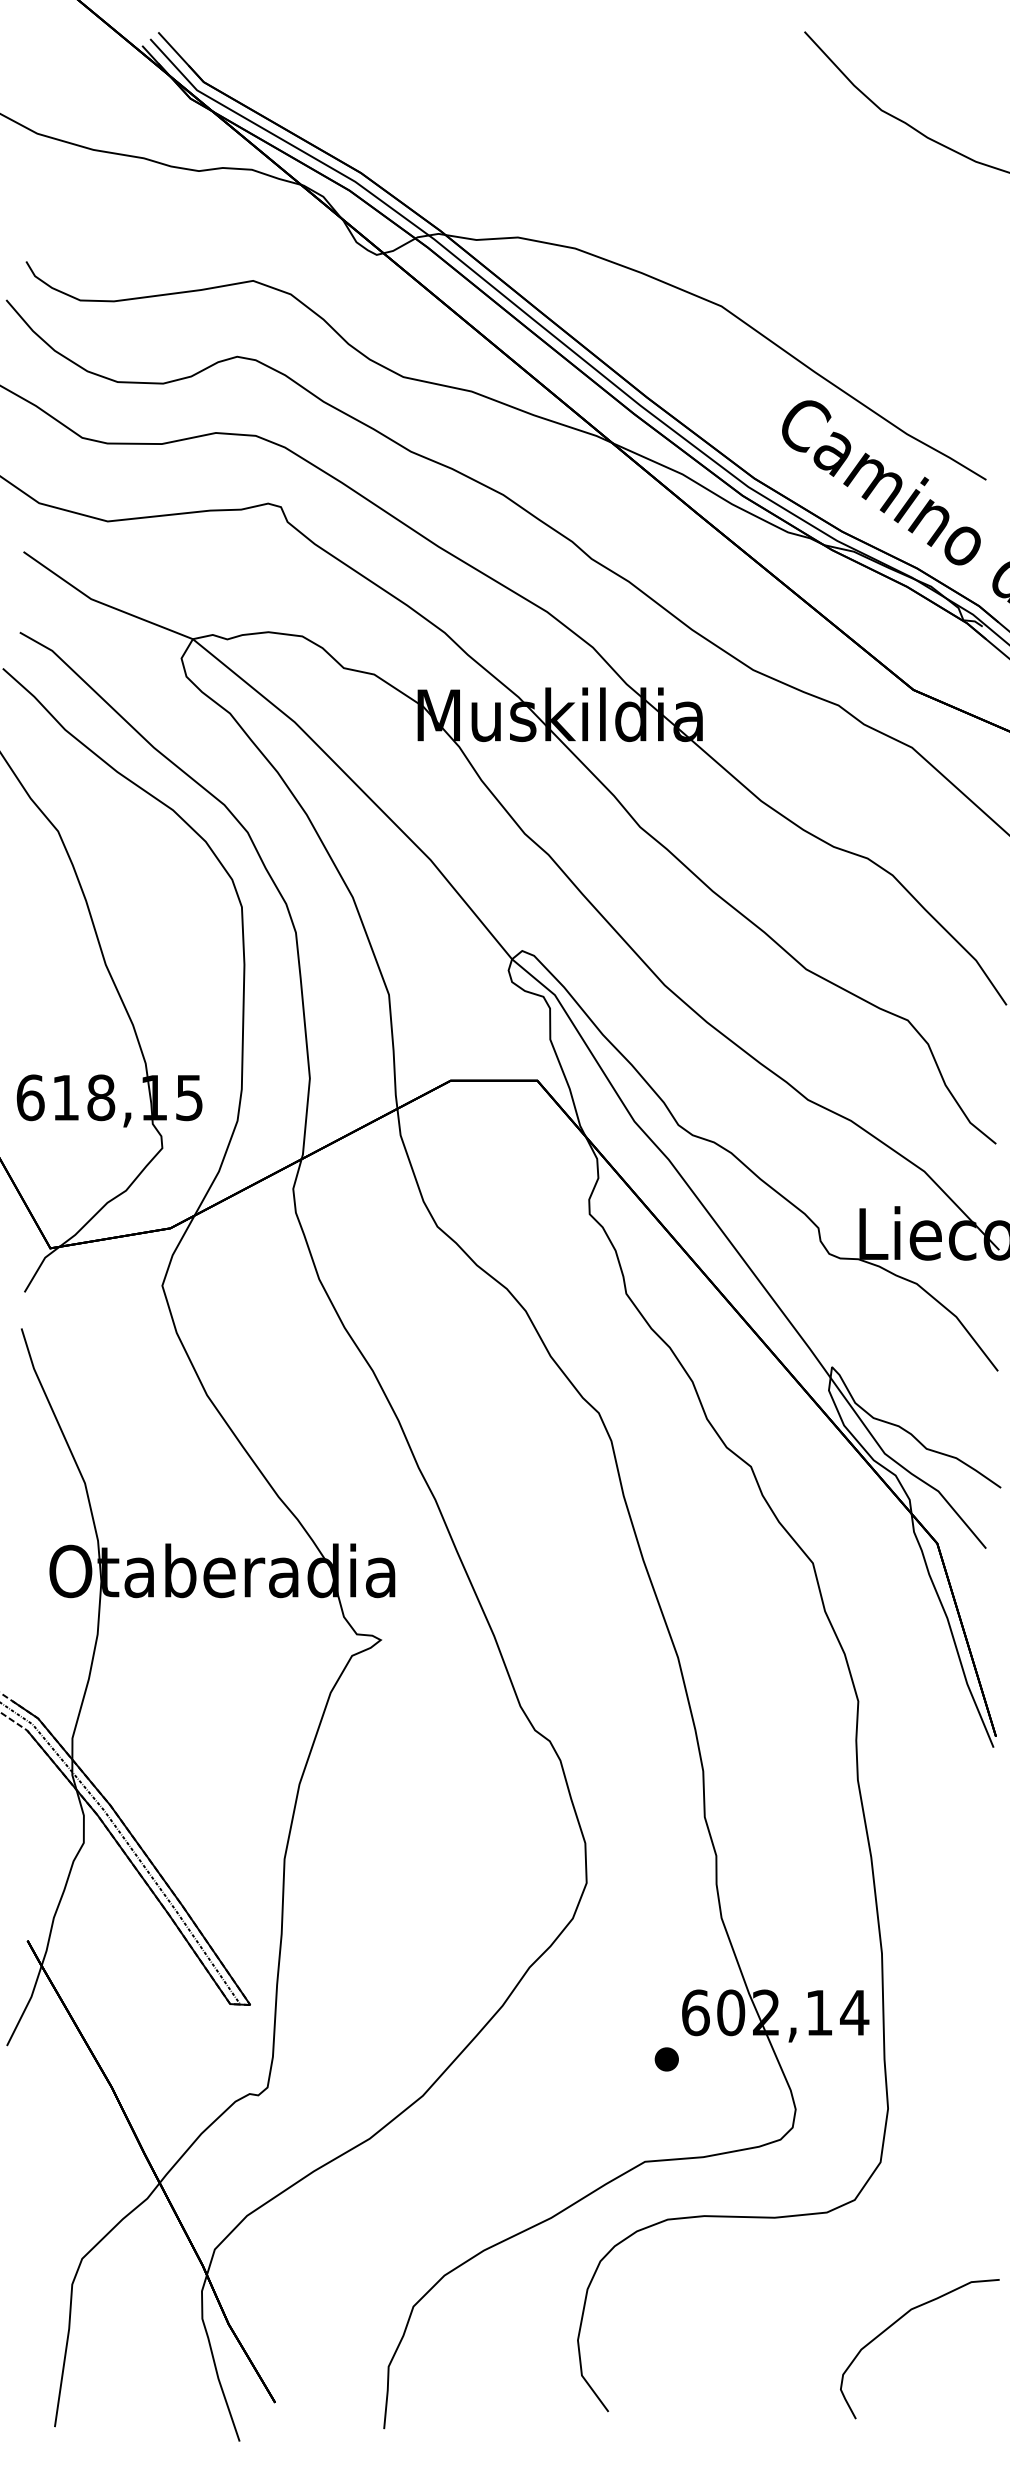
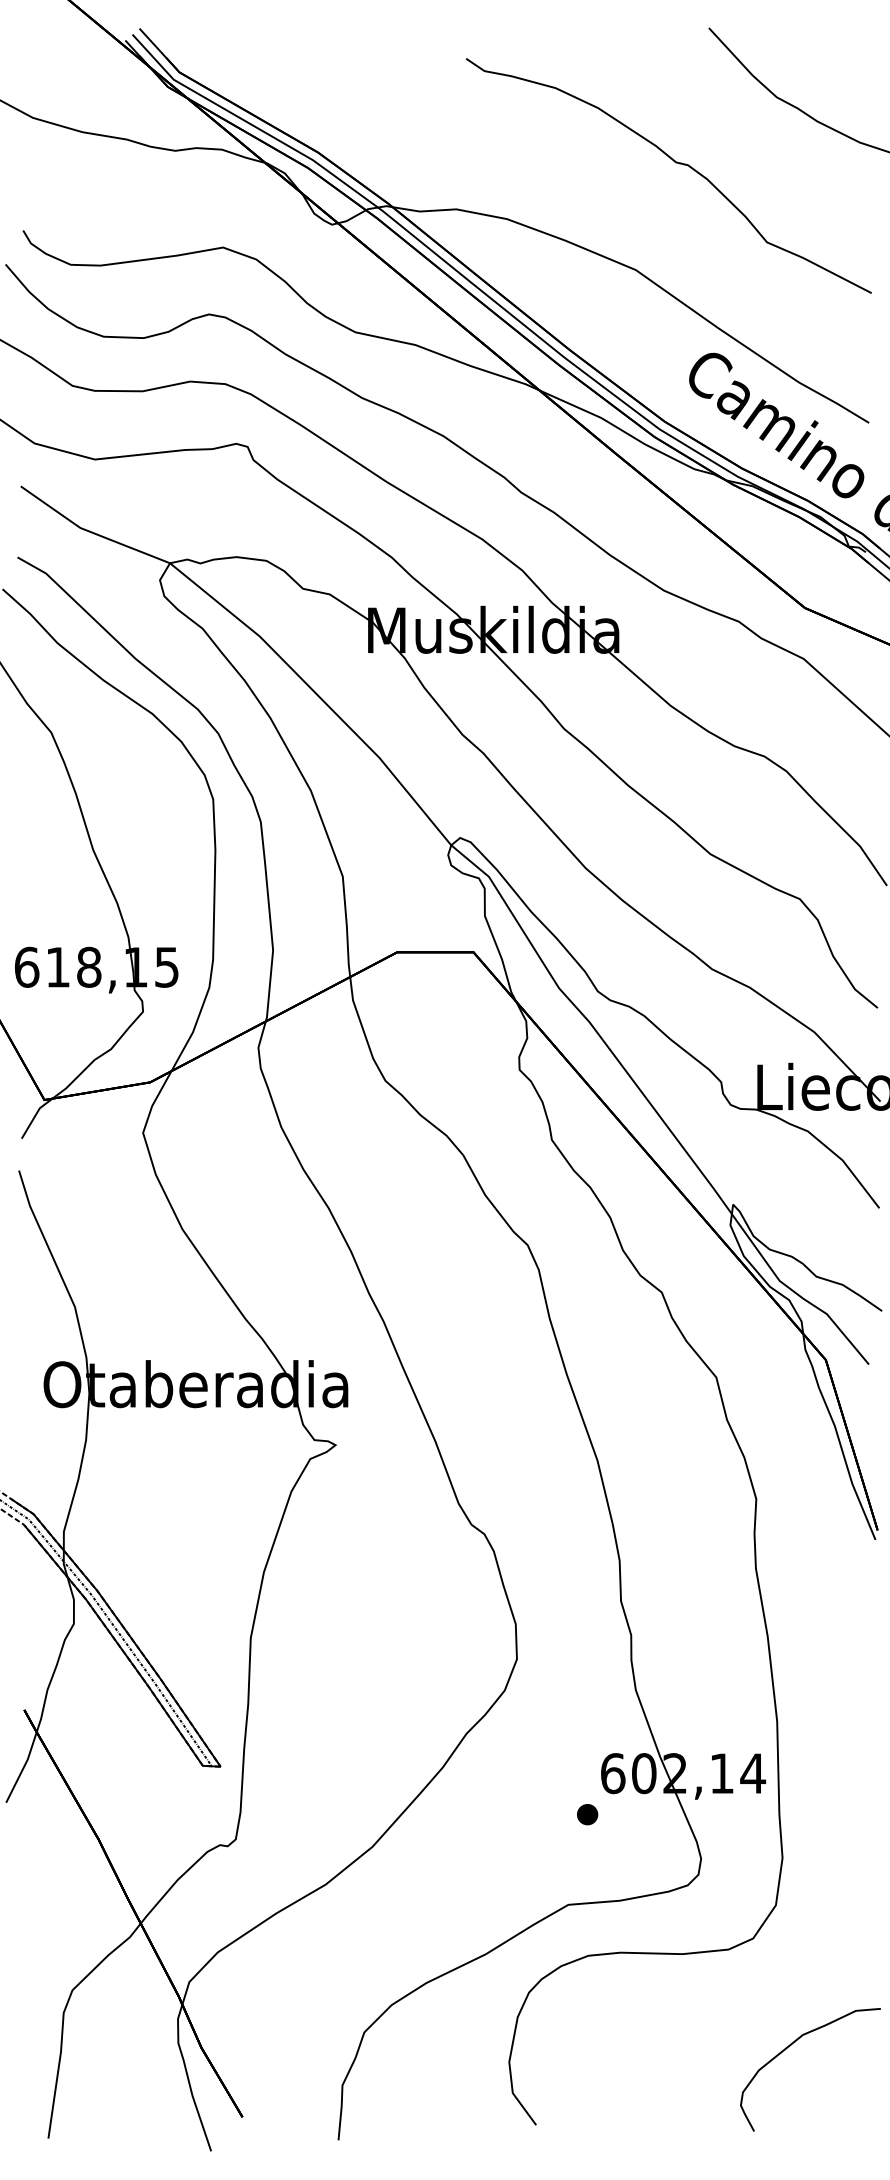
part: (767, 185) -> (676, 163), added

